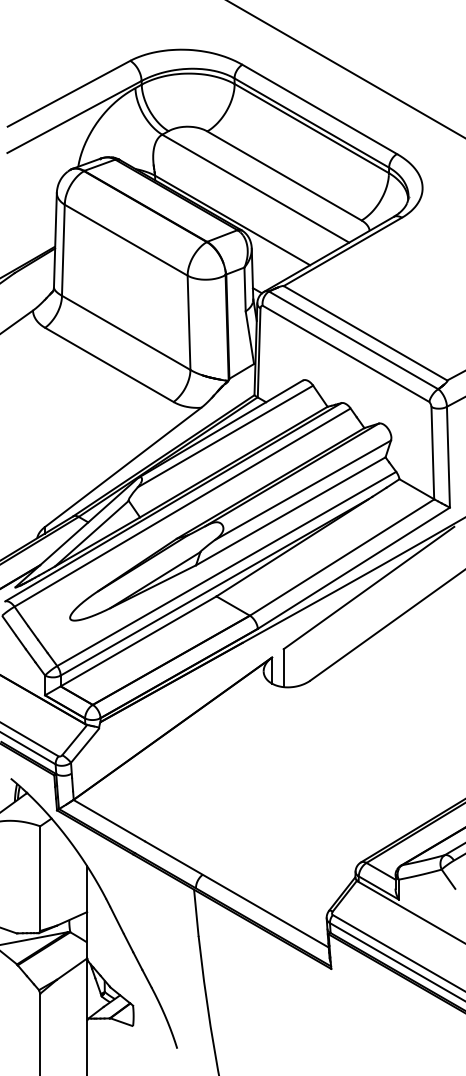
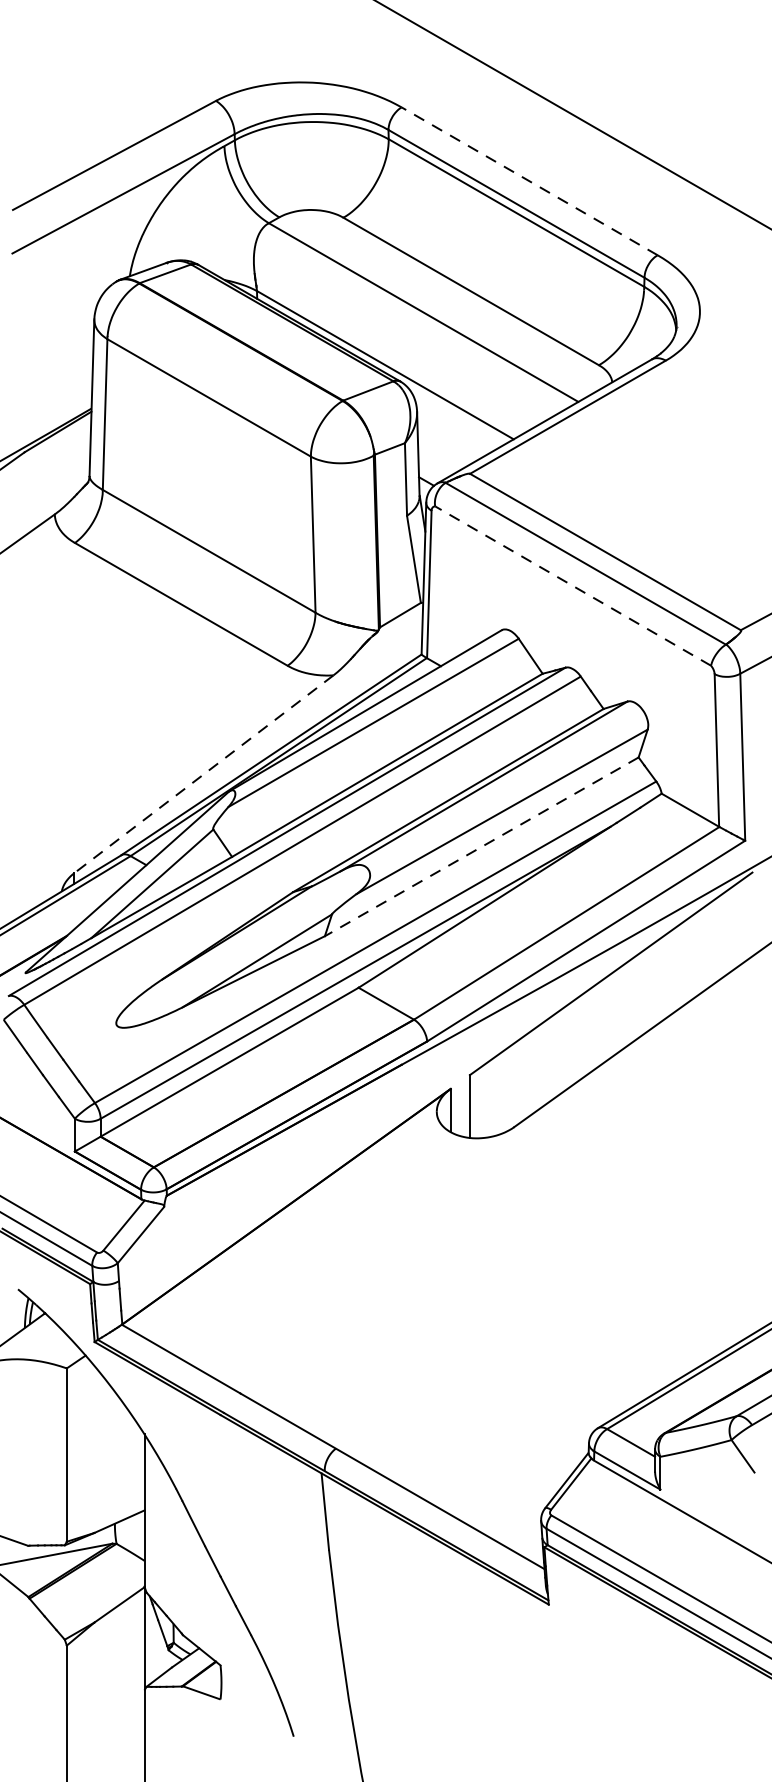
line: (319, 109) -> (529, 181), solid -> dashed
line: (345, 353) -> (572, 585), solid -> dashed
line: (122, 467) -> (203, 774), solid -> dashed
line: (290, 511) -> (481, 847), solid -> dashed

